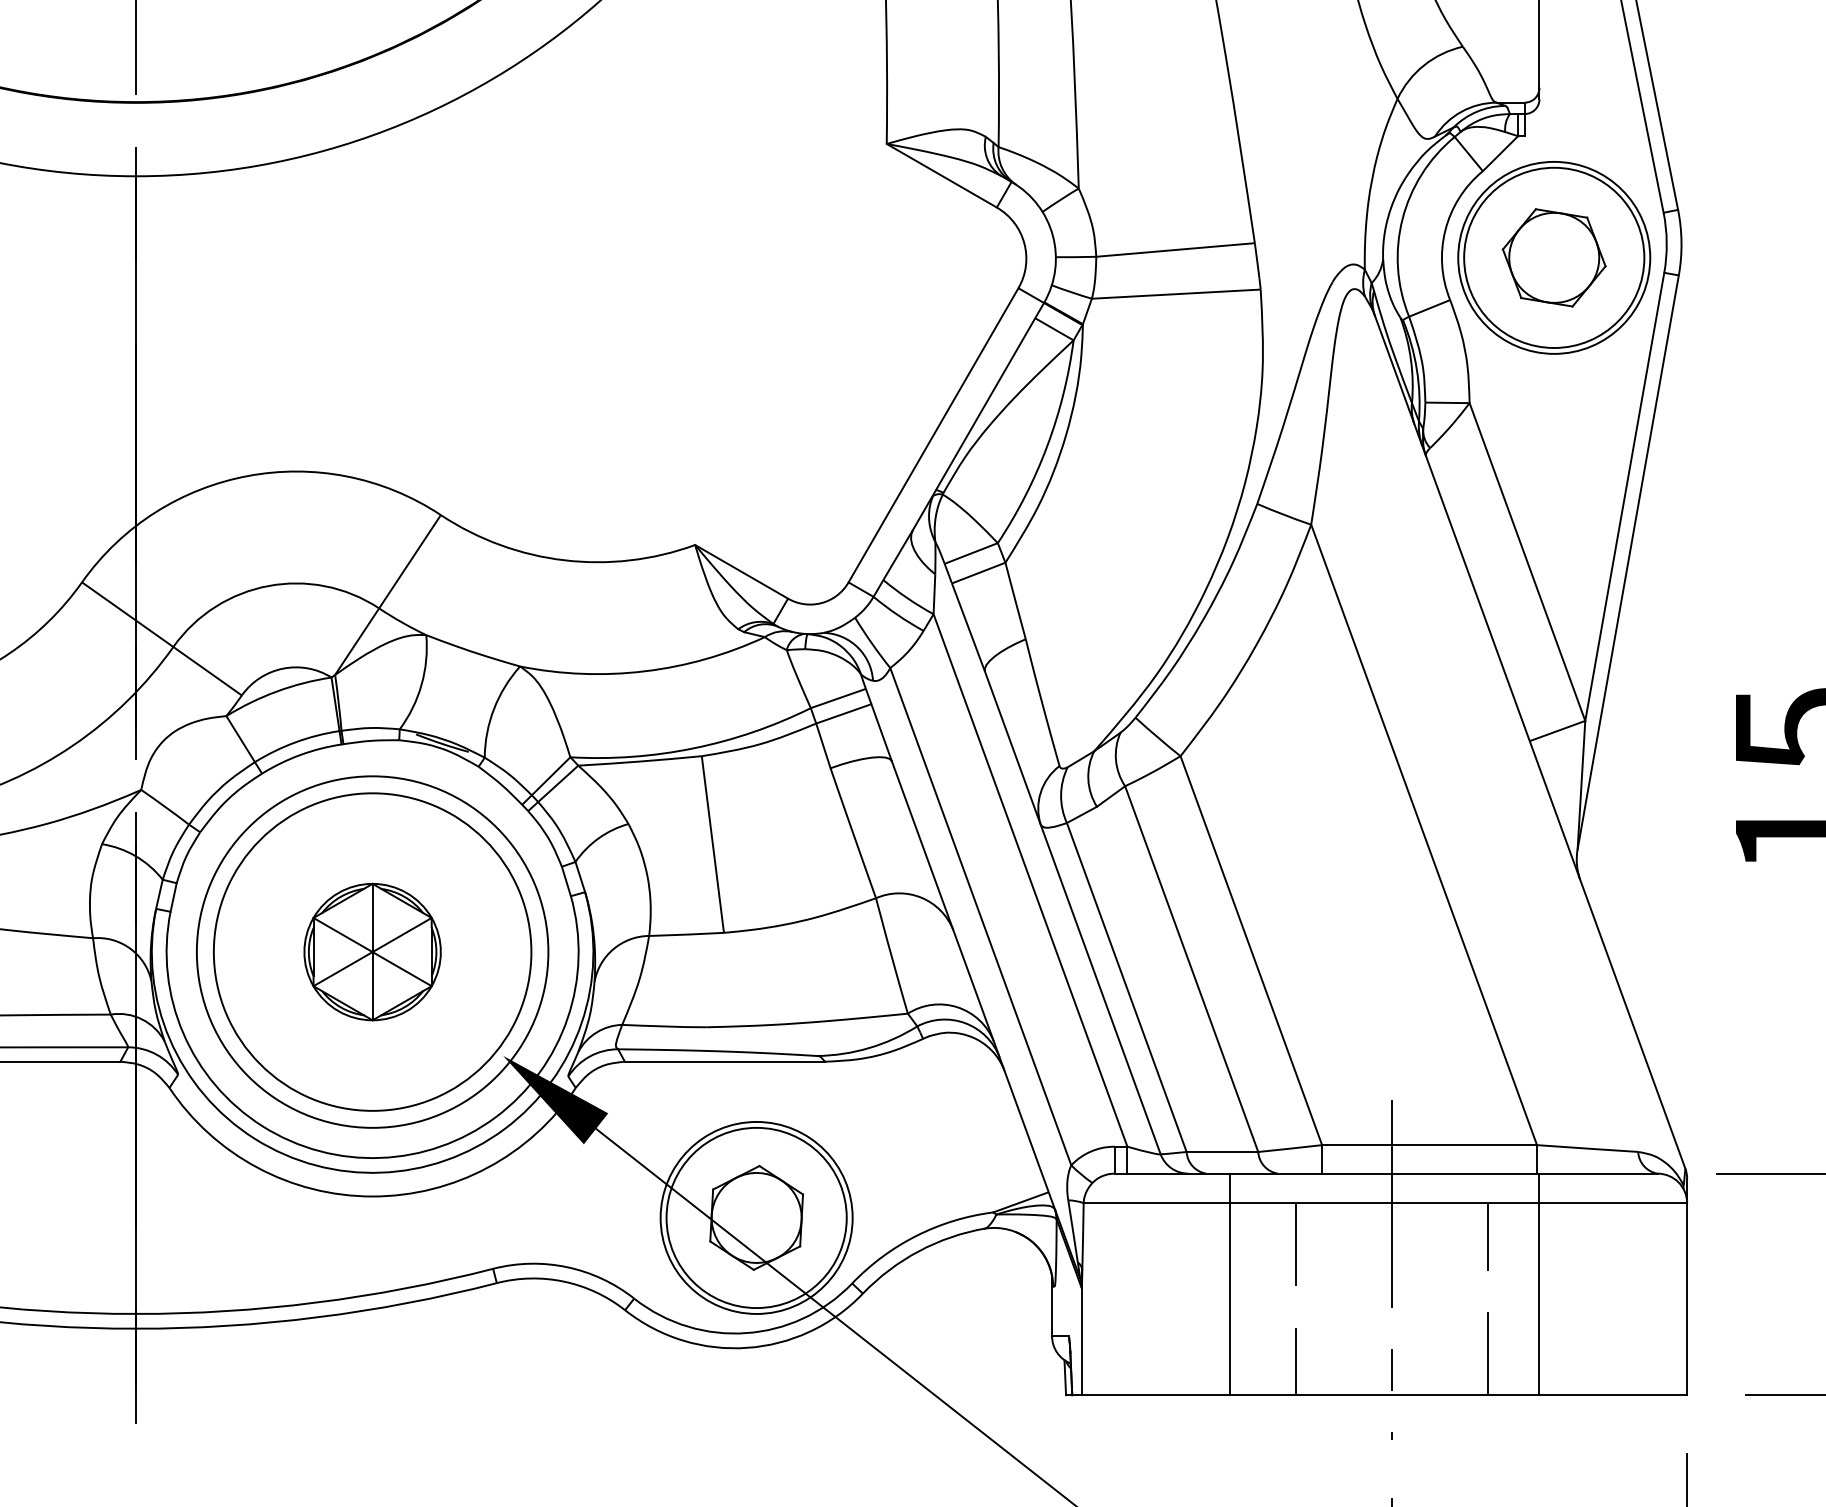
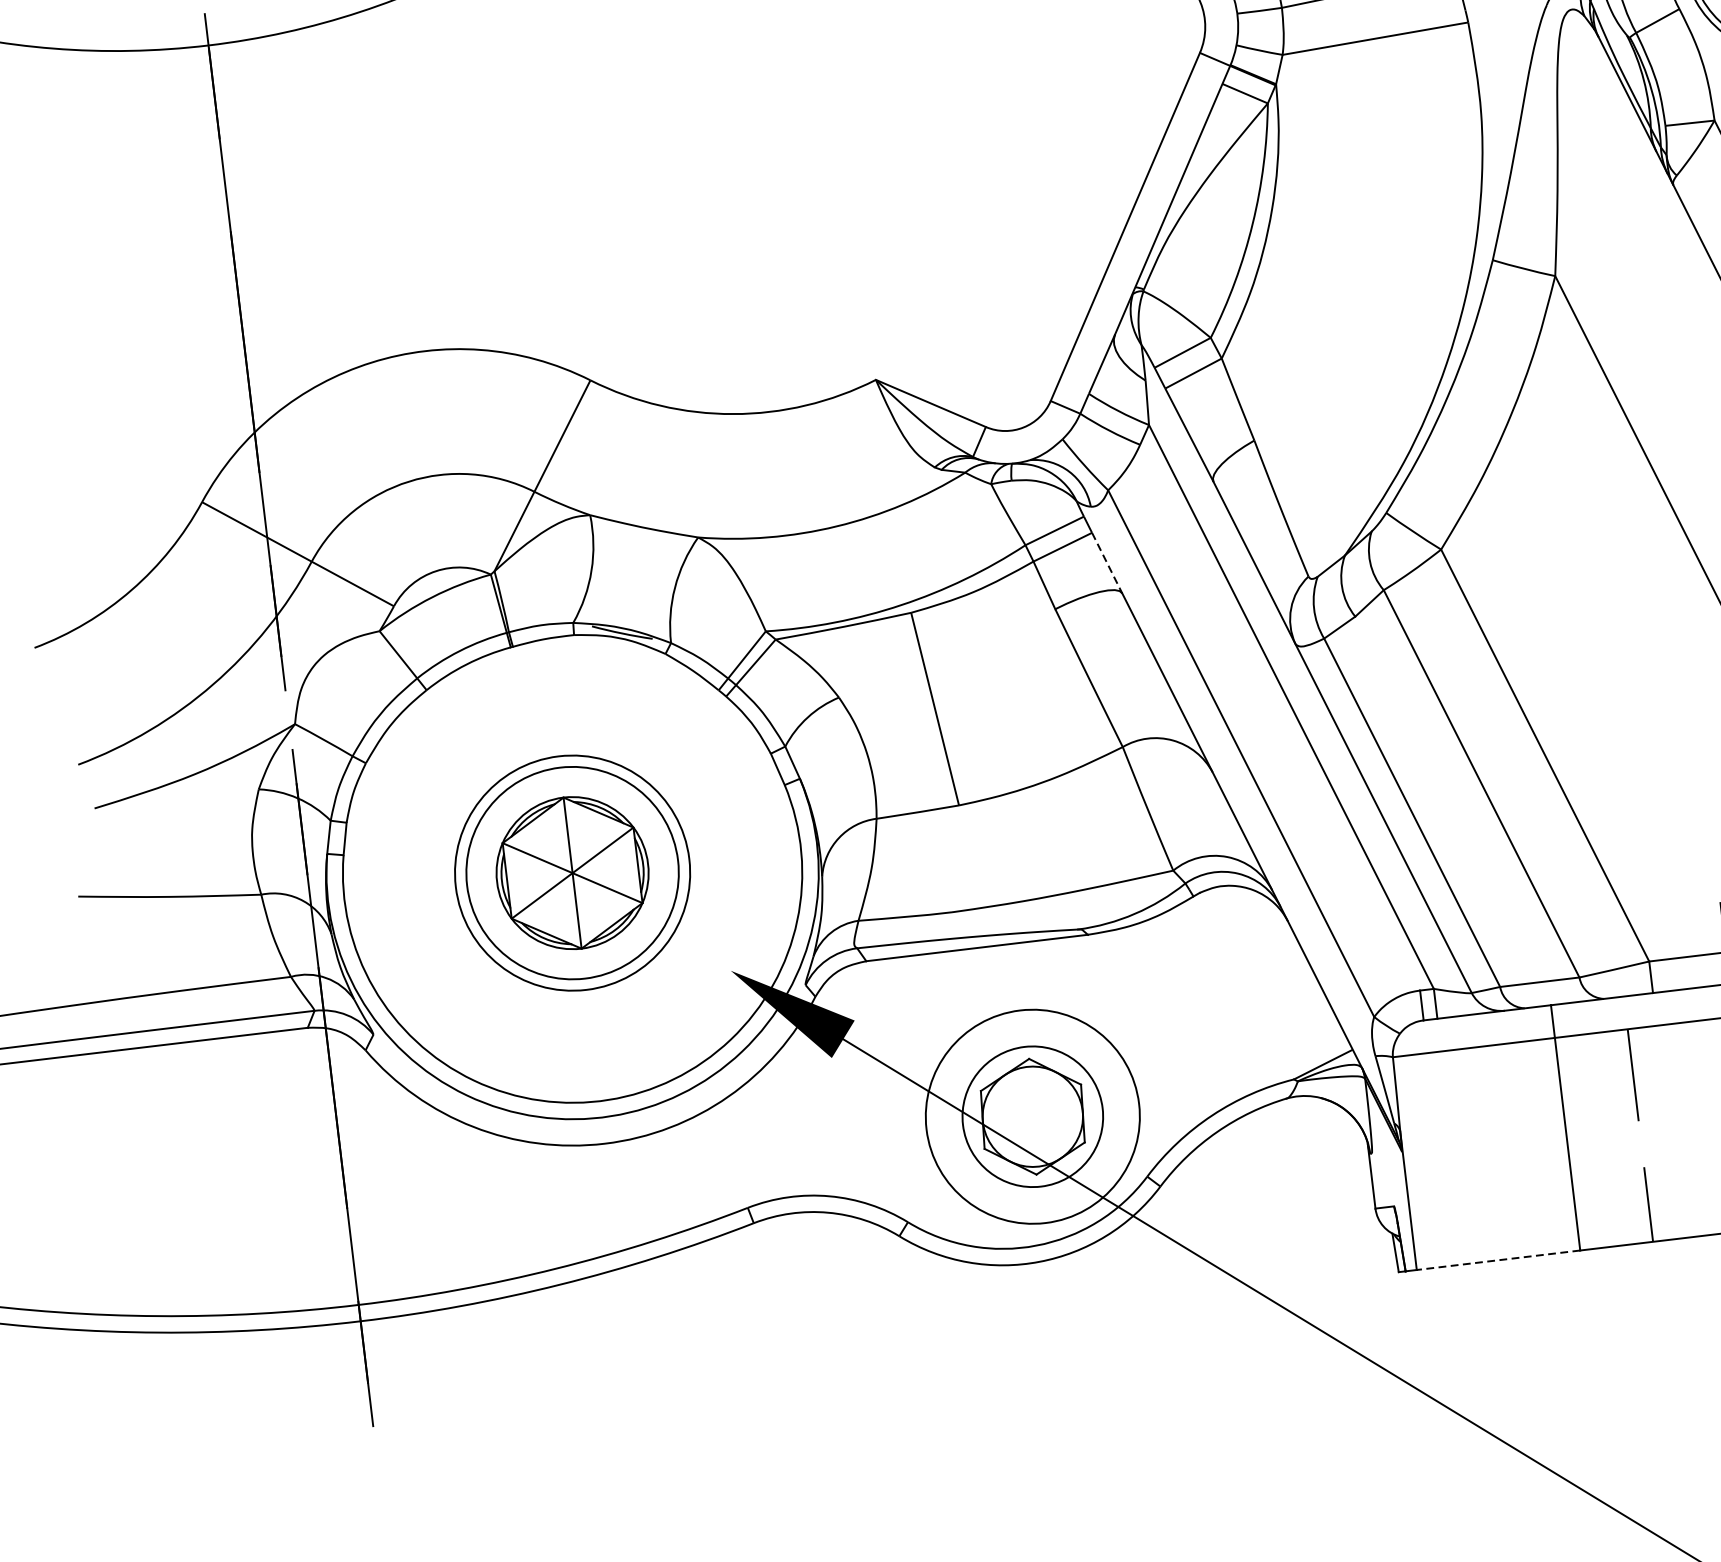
line: (881, 733) -> (1107, 563), solid -> dashed
circle: (372, 951) -> (572, 872), size x0.6
circle: (372, 951) -> (572, 872), size x0.6
circle: (756, 1217) -> (1032, 1116), size x0.7
line: (1156, 1395) -> (1498, 1260), solid -> dashed

